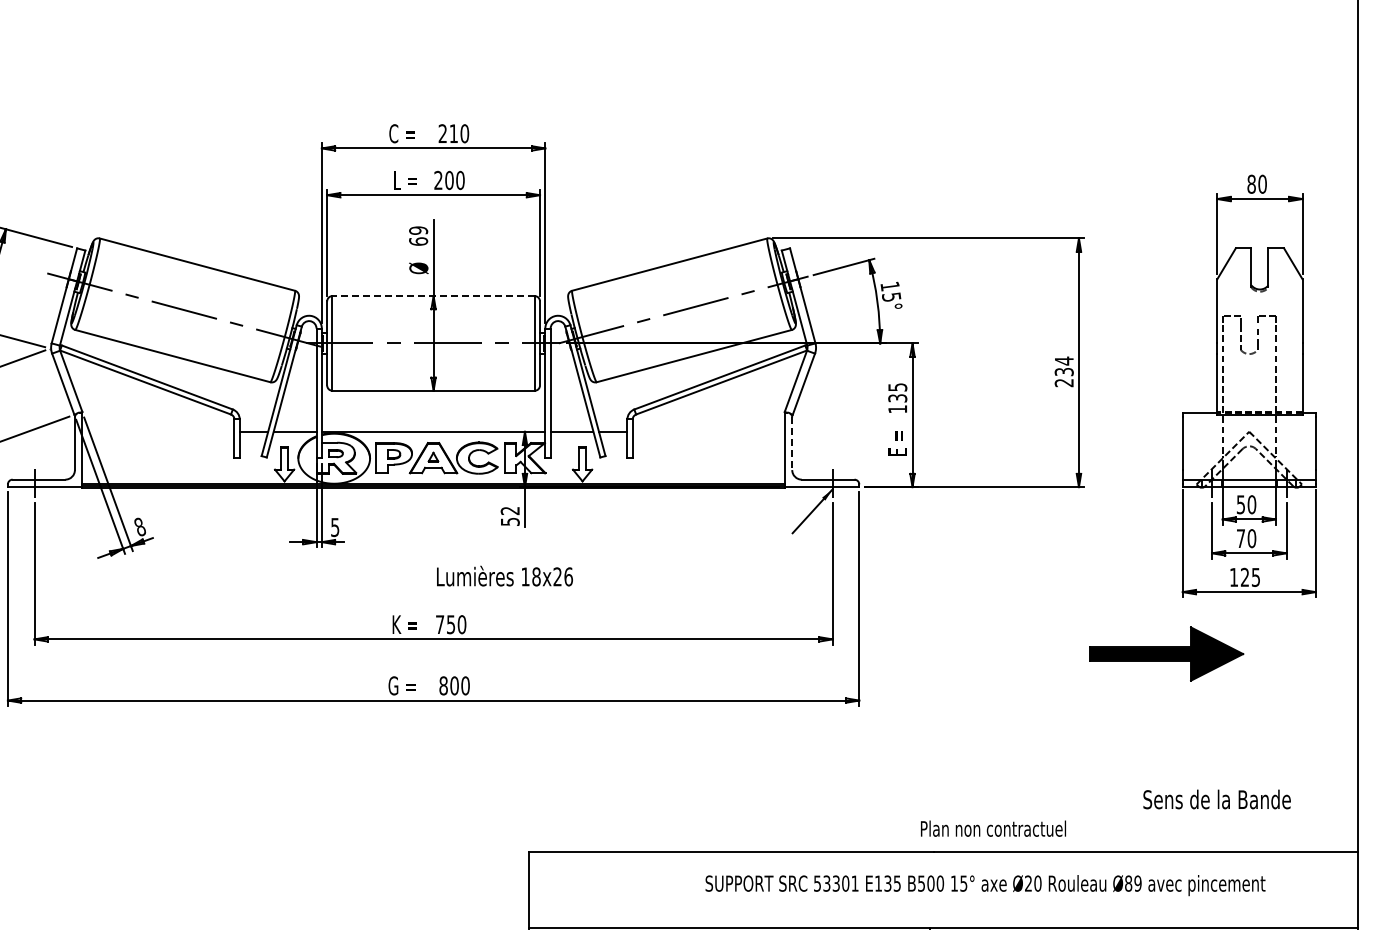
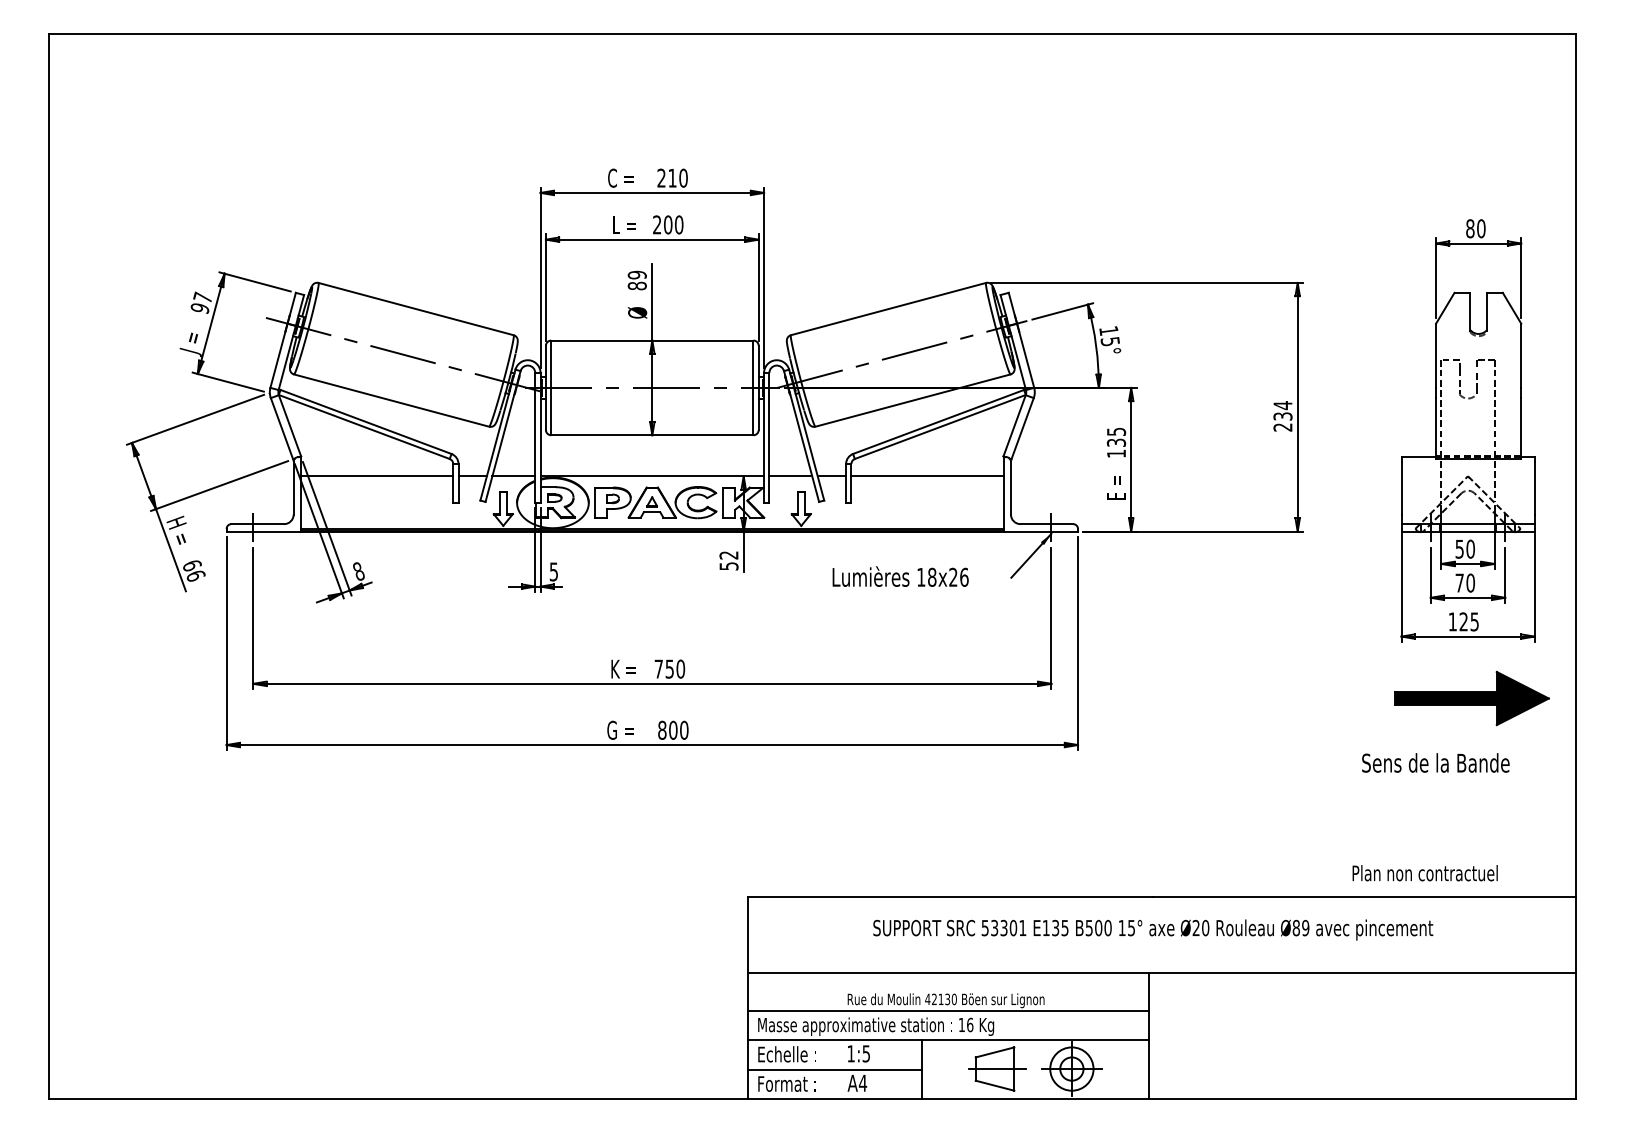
text: (417, 241) -> (636, 285), 69 -> 89
line: (432, 296) -> (651, 340), dashed -> solid
line: (158, 432) -> (377, 476), added
line: (708, 432) -> (927, 476), added
line: (791, 444) -> (1010, 488), dashed -> solid
text: (504, 576) -> (900, 576), moved
part: (1165, 654) -> (1471, 698), moved
text: (1216, 799) -> (1435, 762), moved
text: (992, 829) -> (1424, 873), moved
text: (985, 885) -> (1153, 929), moved

